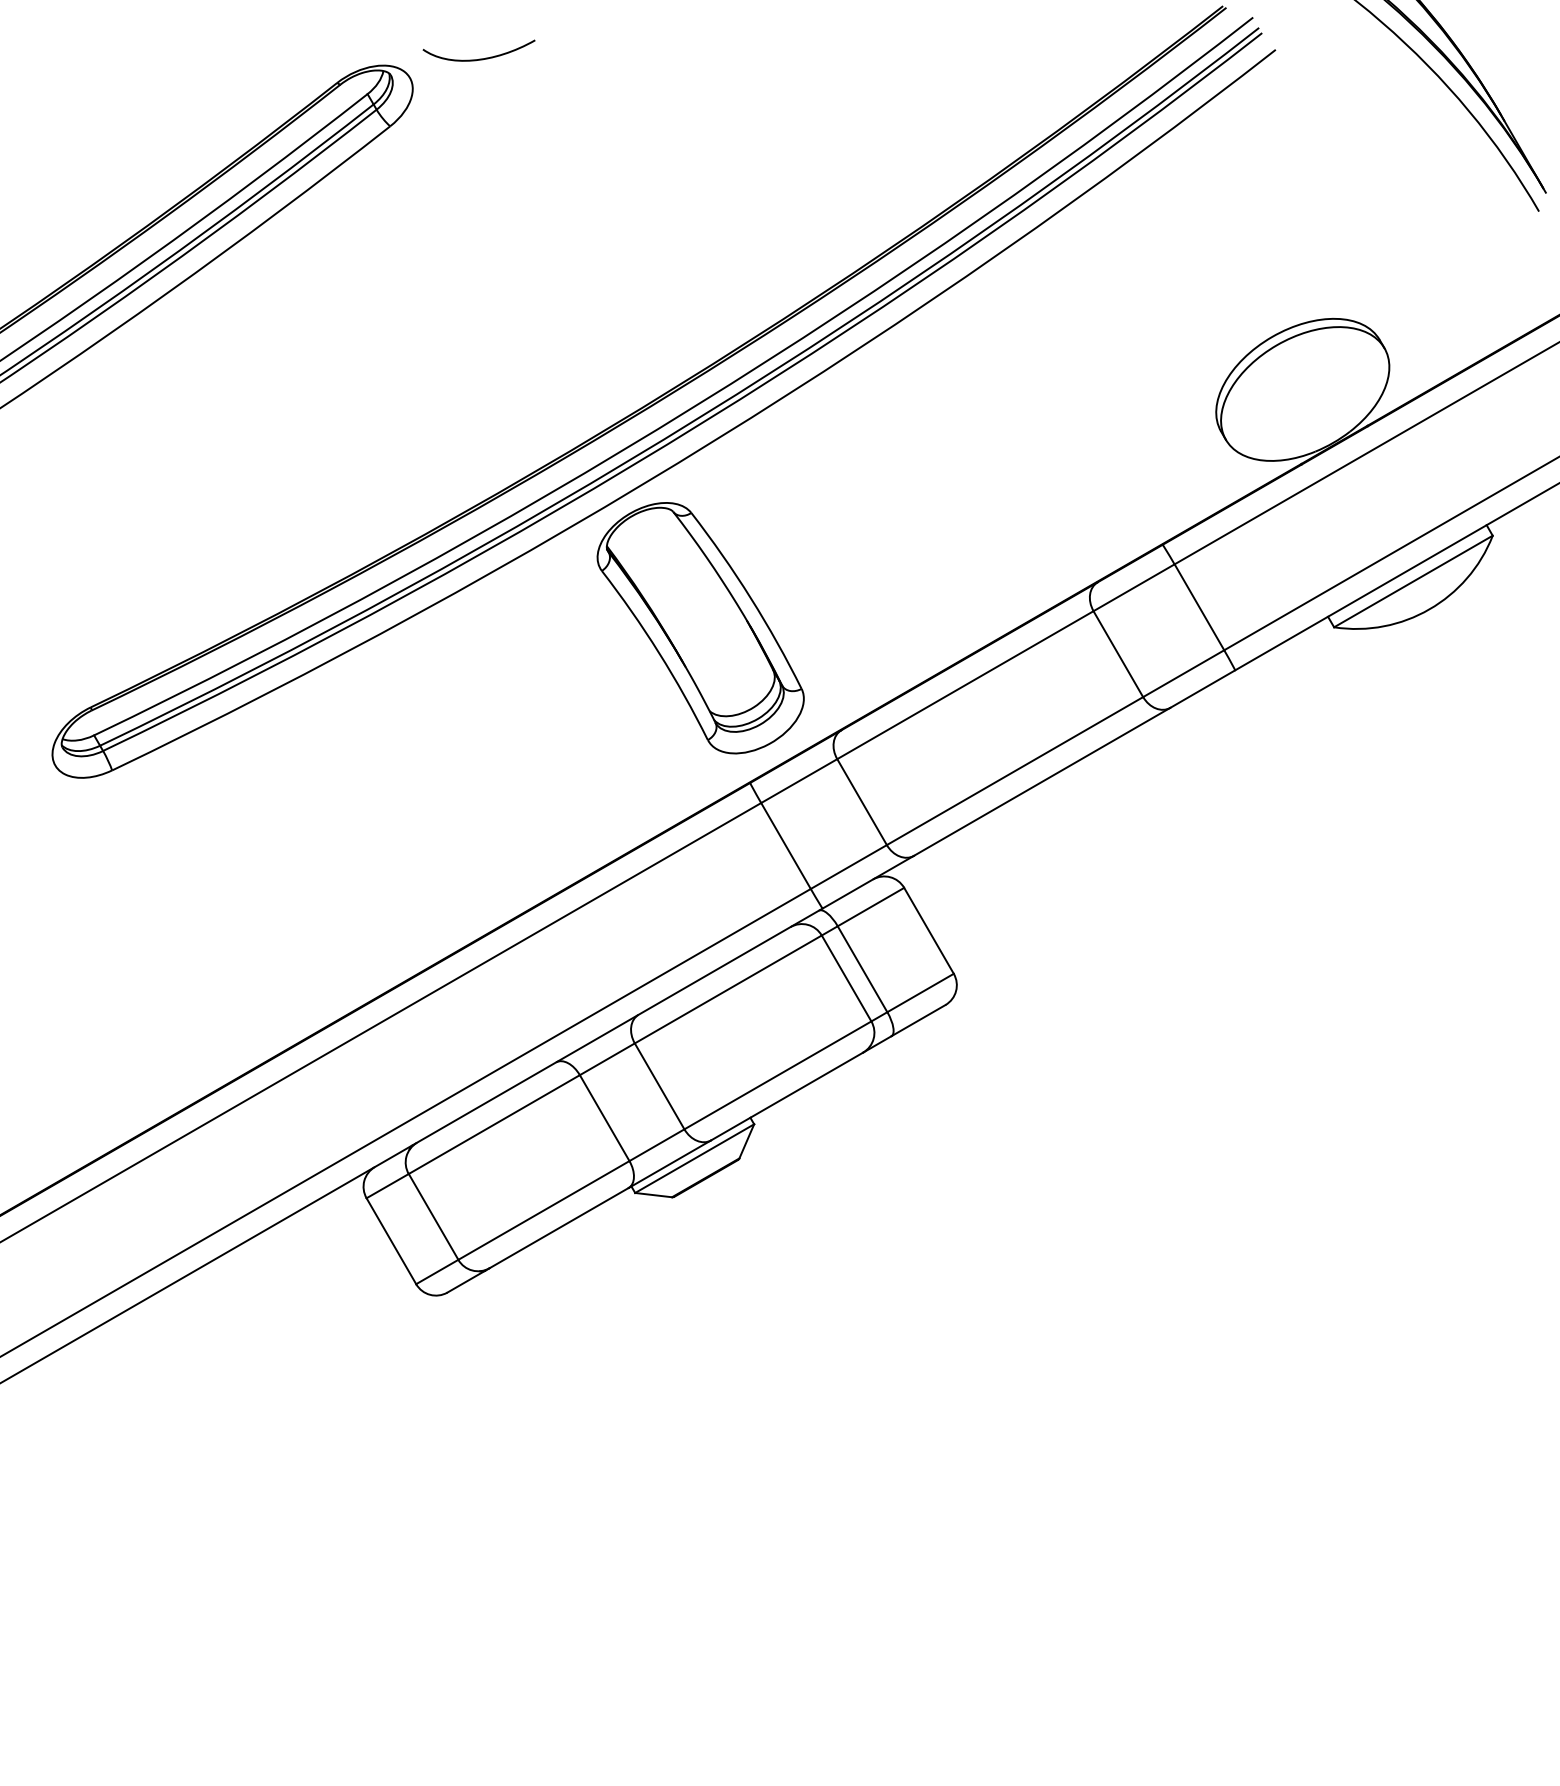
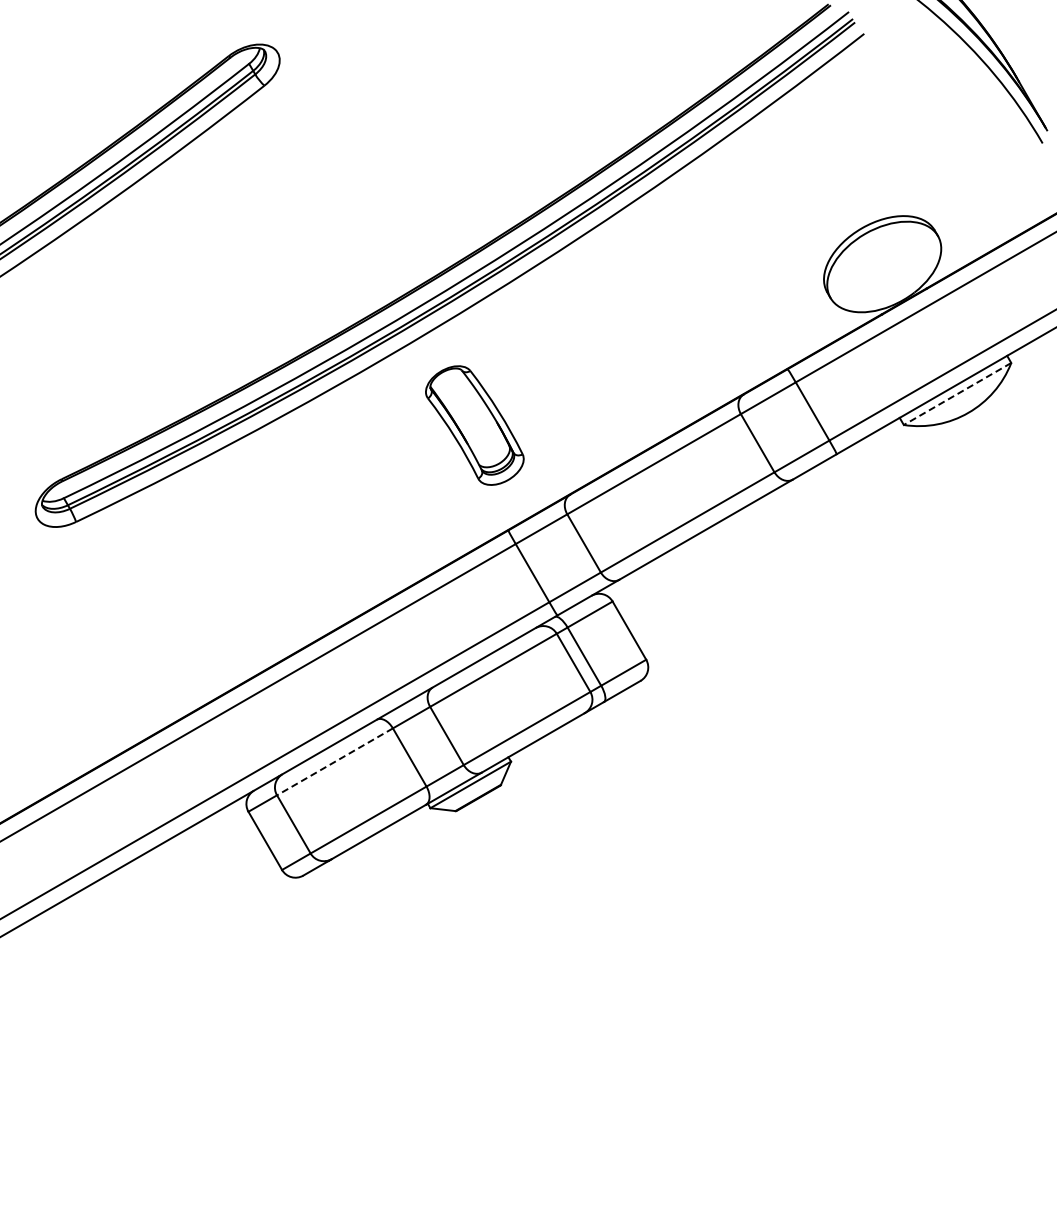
curve: (478, 58) -> (324, 39), removed
line: (1413, 582) -> (957, 394), solid -> dashed
part: (700, 628) -> (474, 425), size x0.7
line: (495, 1124) -> (335, 761), solid -> dashed

